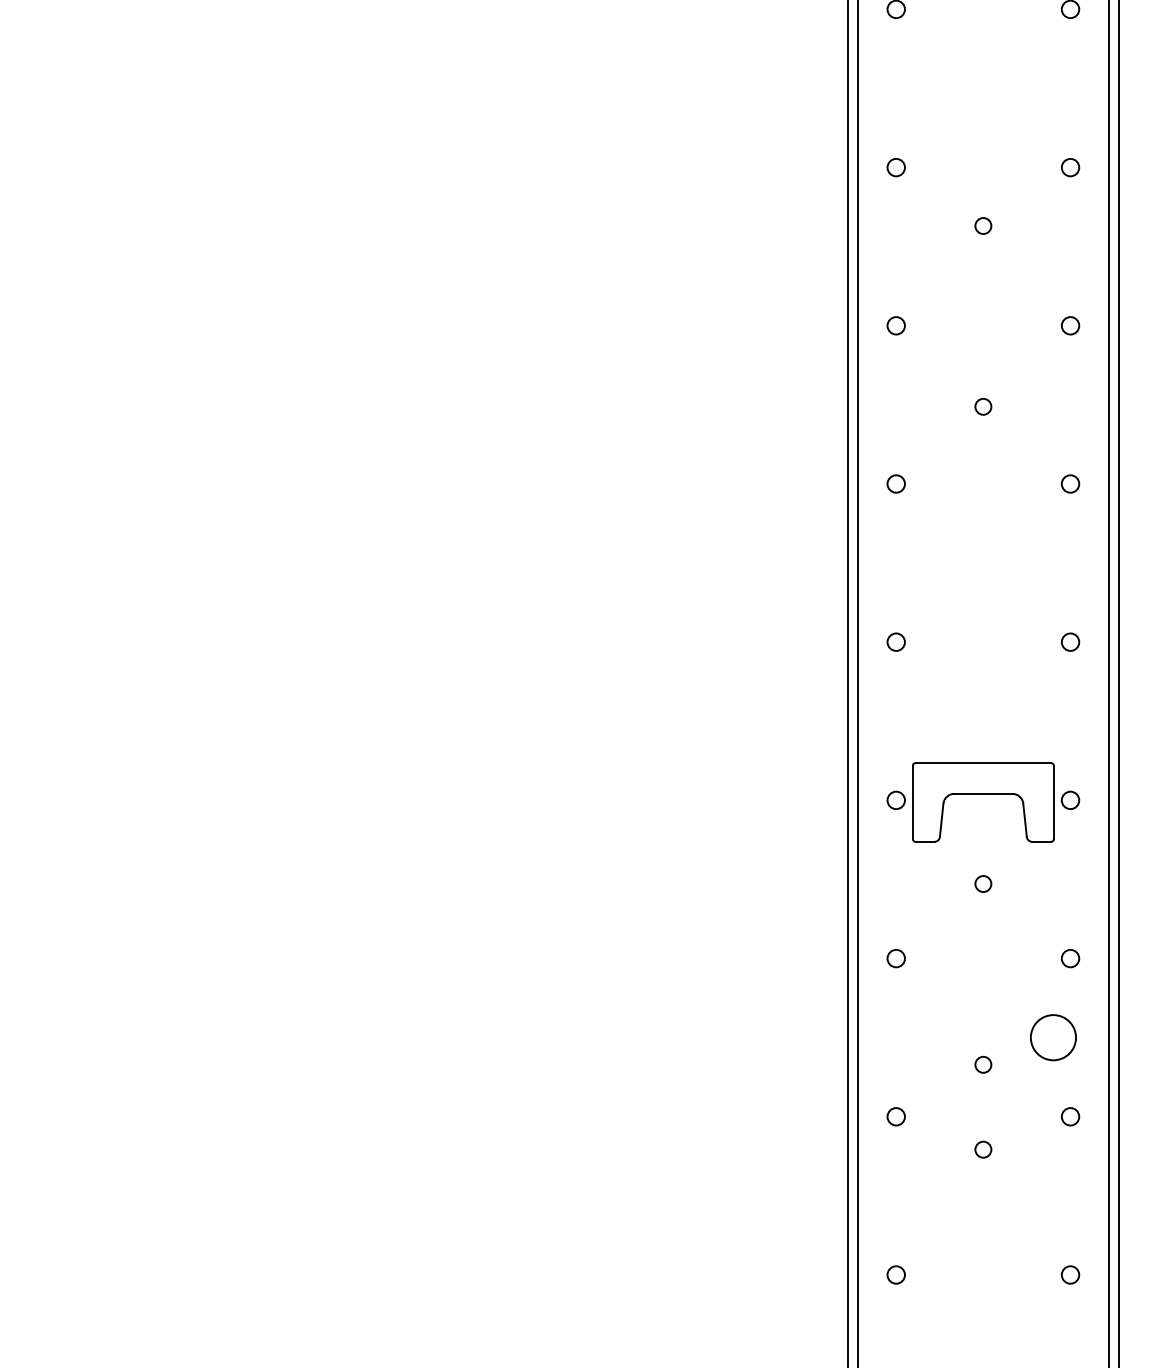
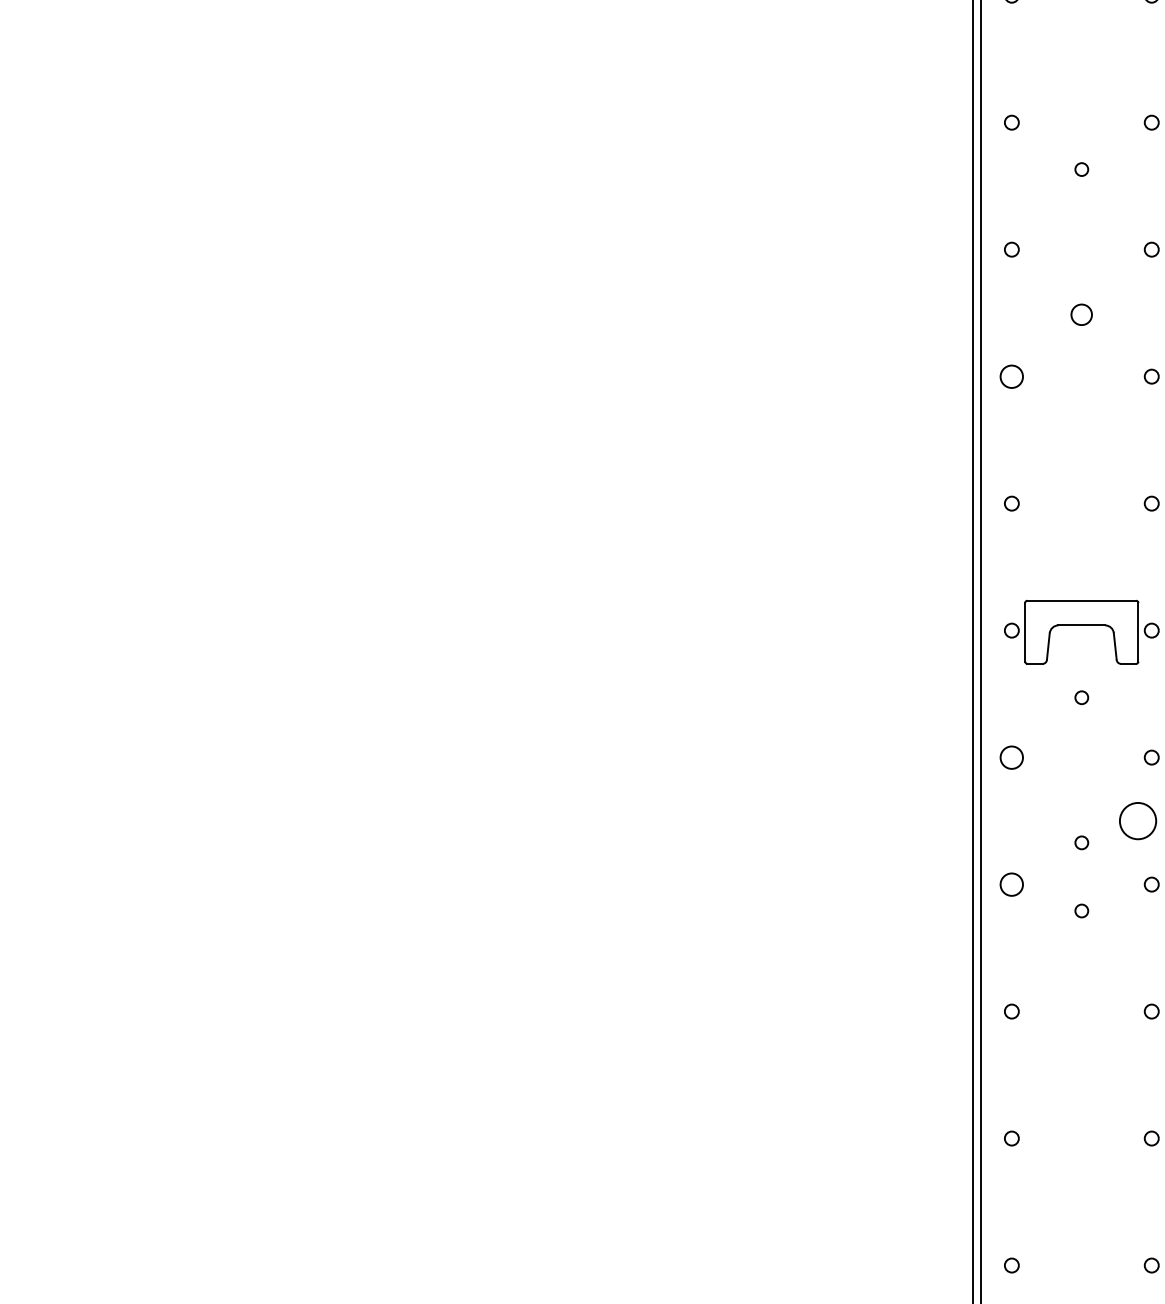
circle: (982, 406) -> (1081, 314), size x1.6
circle: (895, 483) -> (1011, 376), size x1.6
circle: (895, 958) -> (1011, 757), size x1.6
circle: (895, 1116) -> (1011, 884), size x1.6

